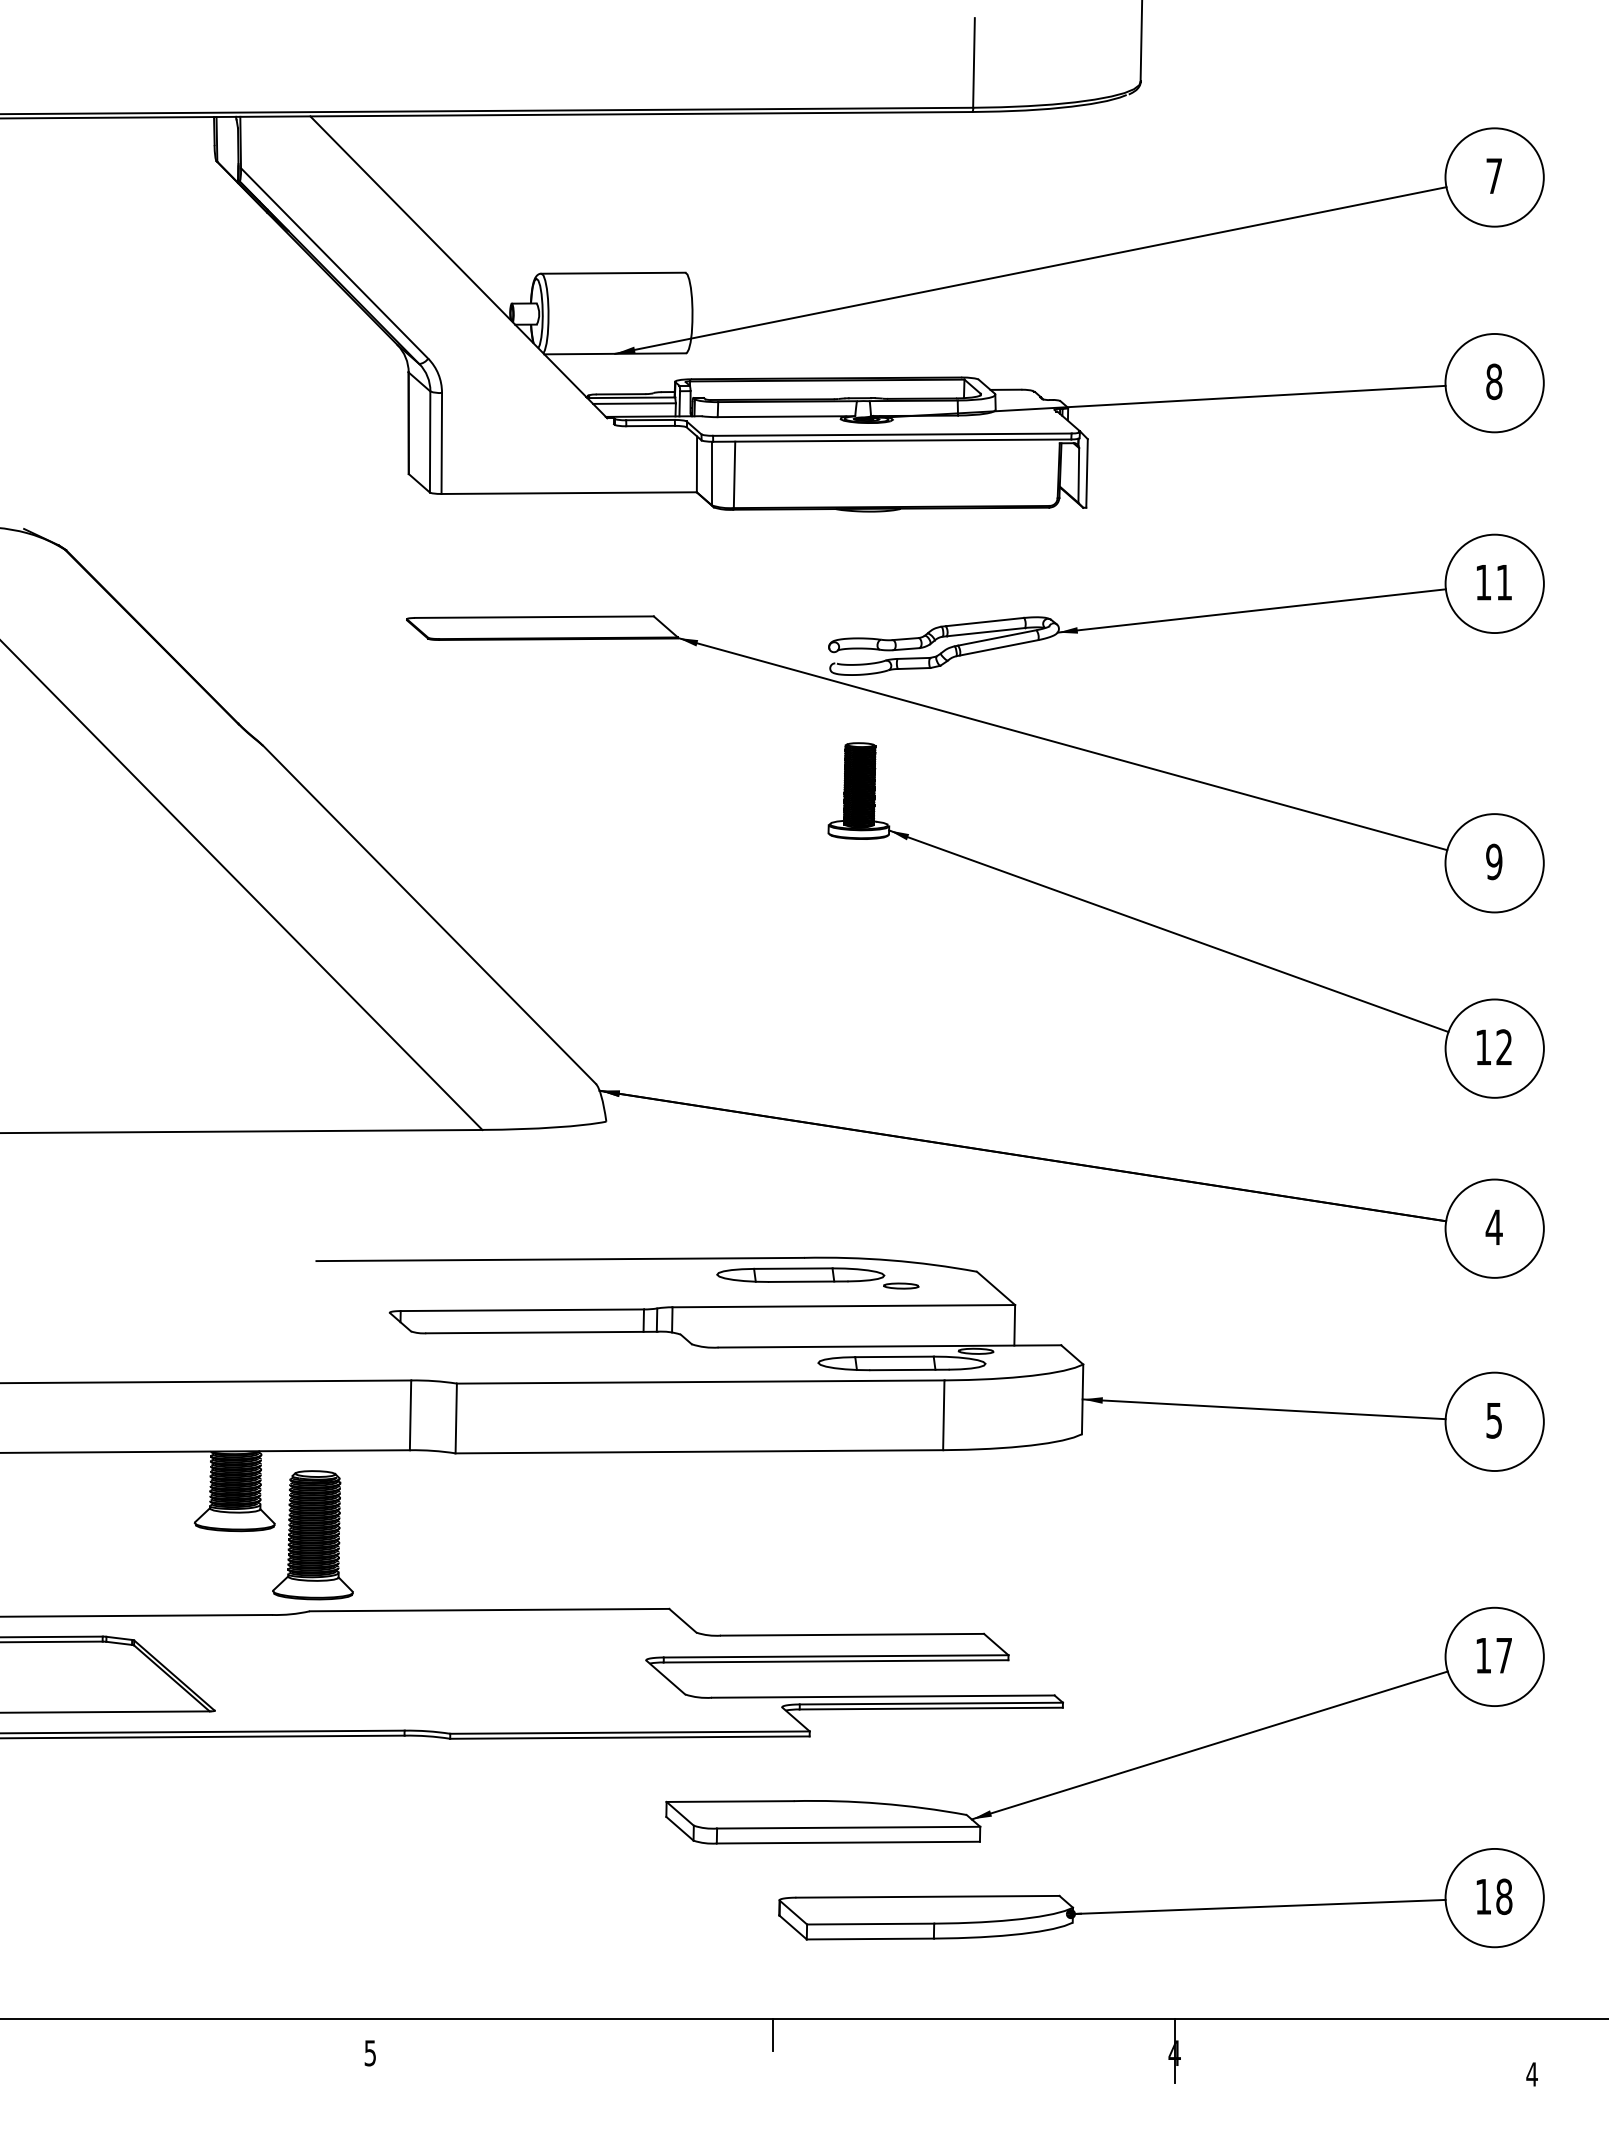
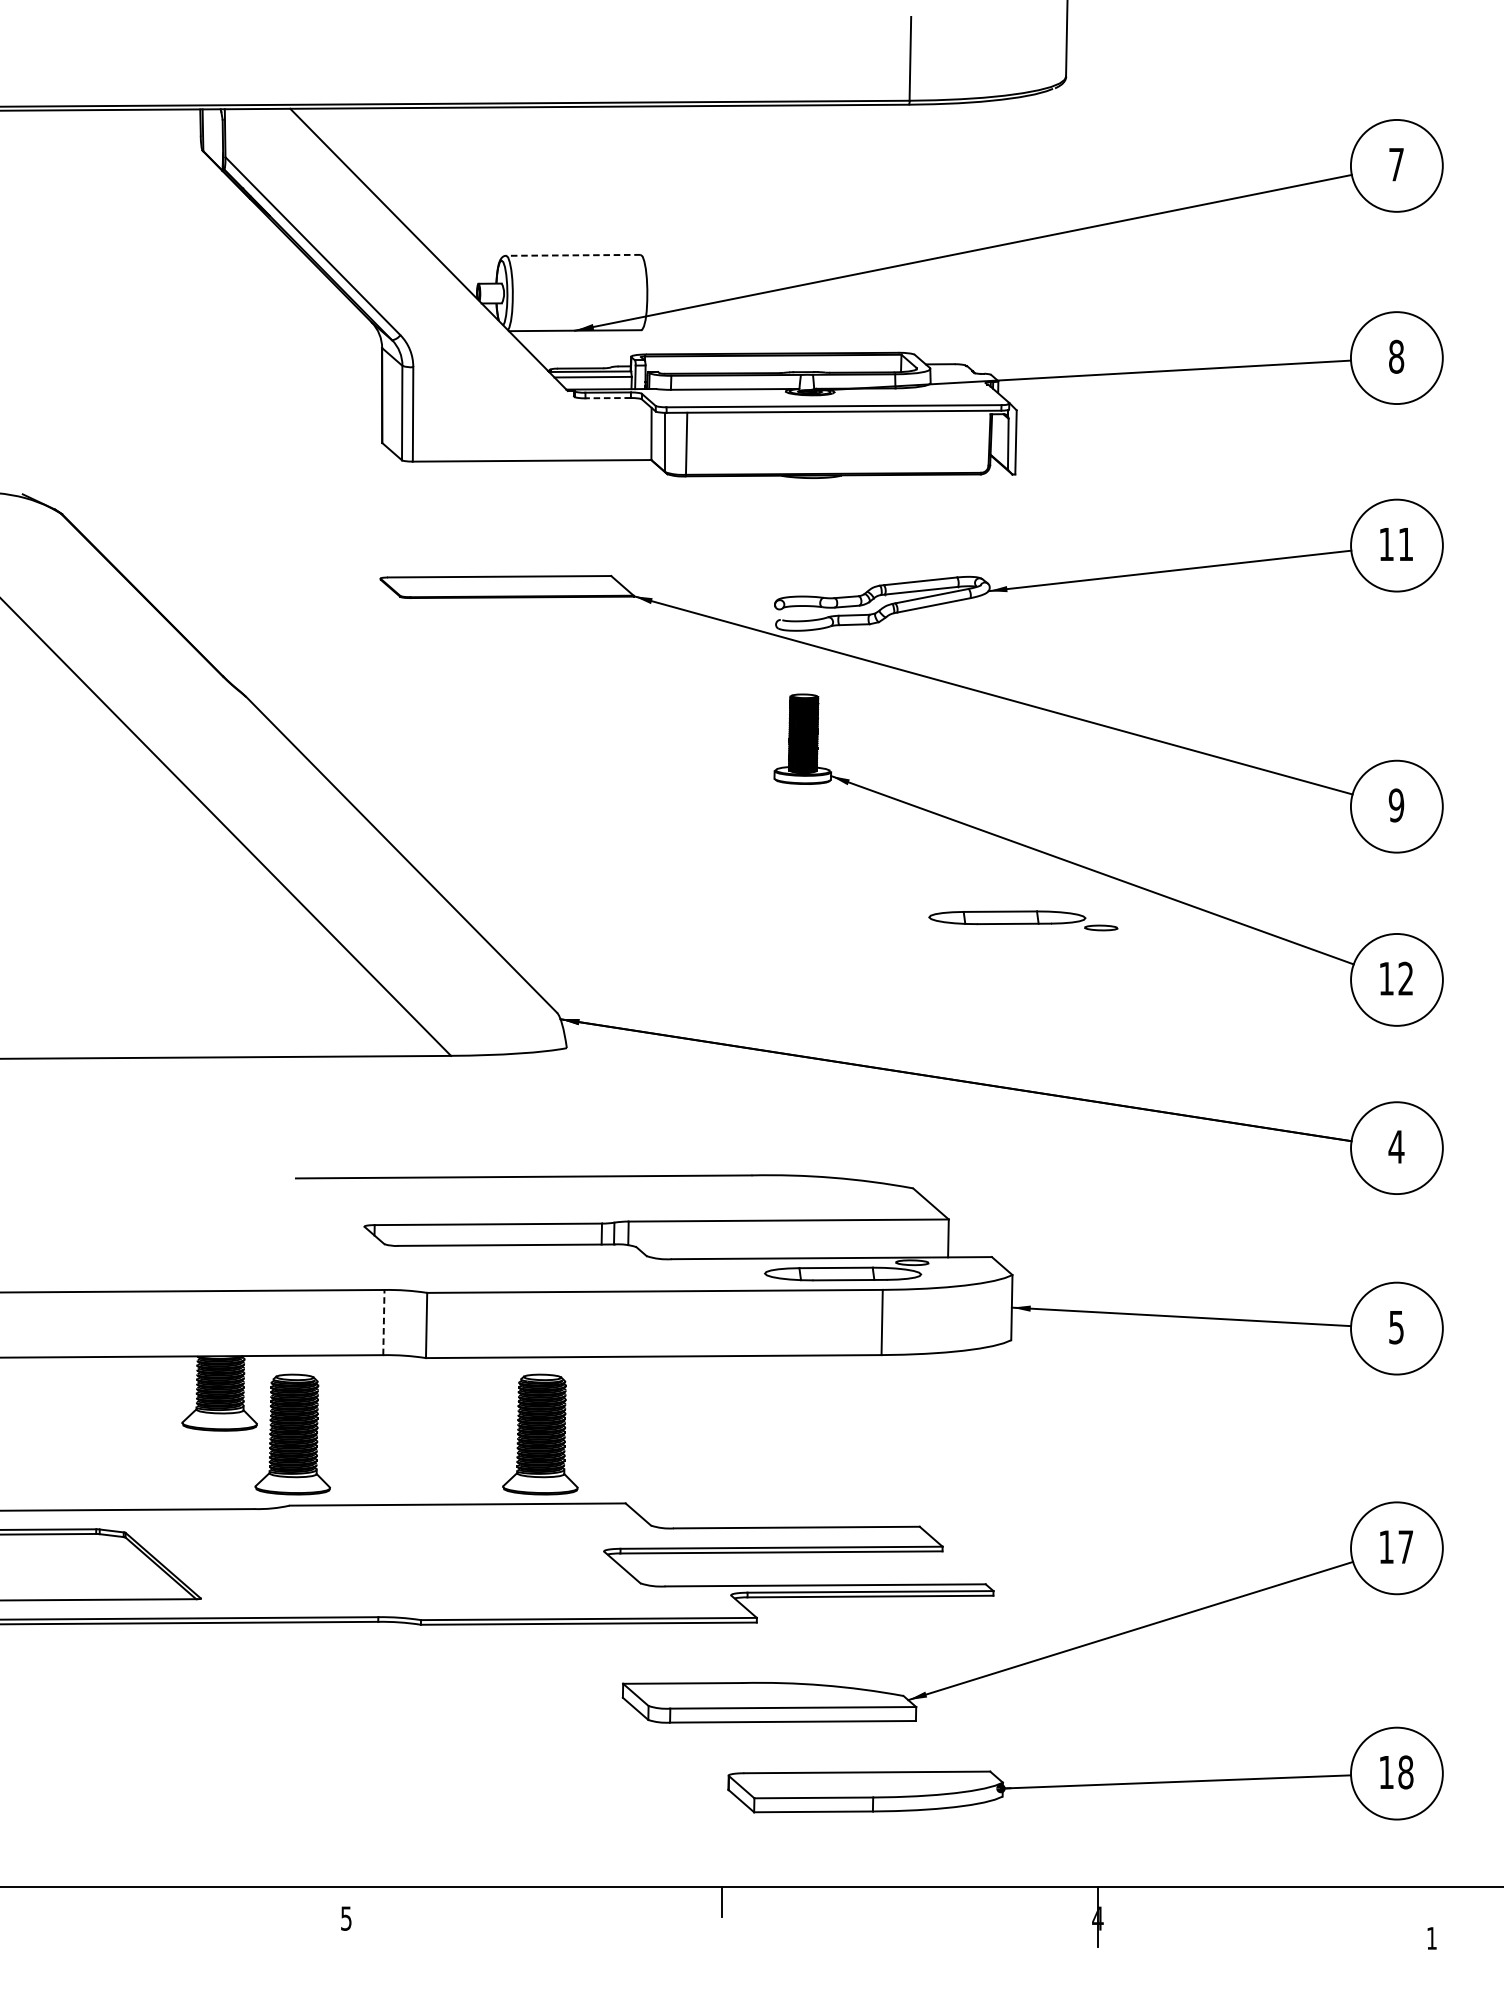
line: (613, 273) -> (573, 255), solid -> dashed
line: (650, 426) -> (608, 398), solid -> dashed
part: (817, 1278) -> (1022, 920), moved
line: (410, 1415) -> (383, 1322), solid -> dashed
part: (577, 1535) -> (539, 1434), added
text: (1531, 2074) -> (1431, 1938), 4 -> 1

